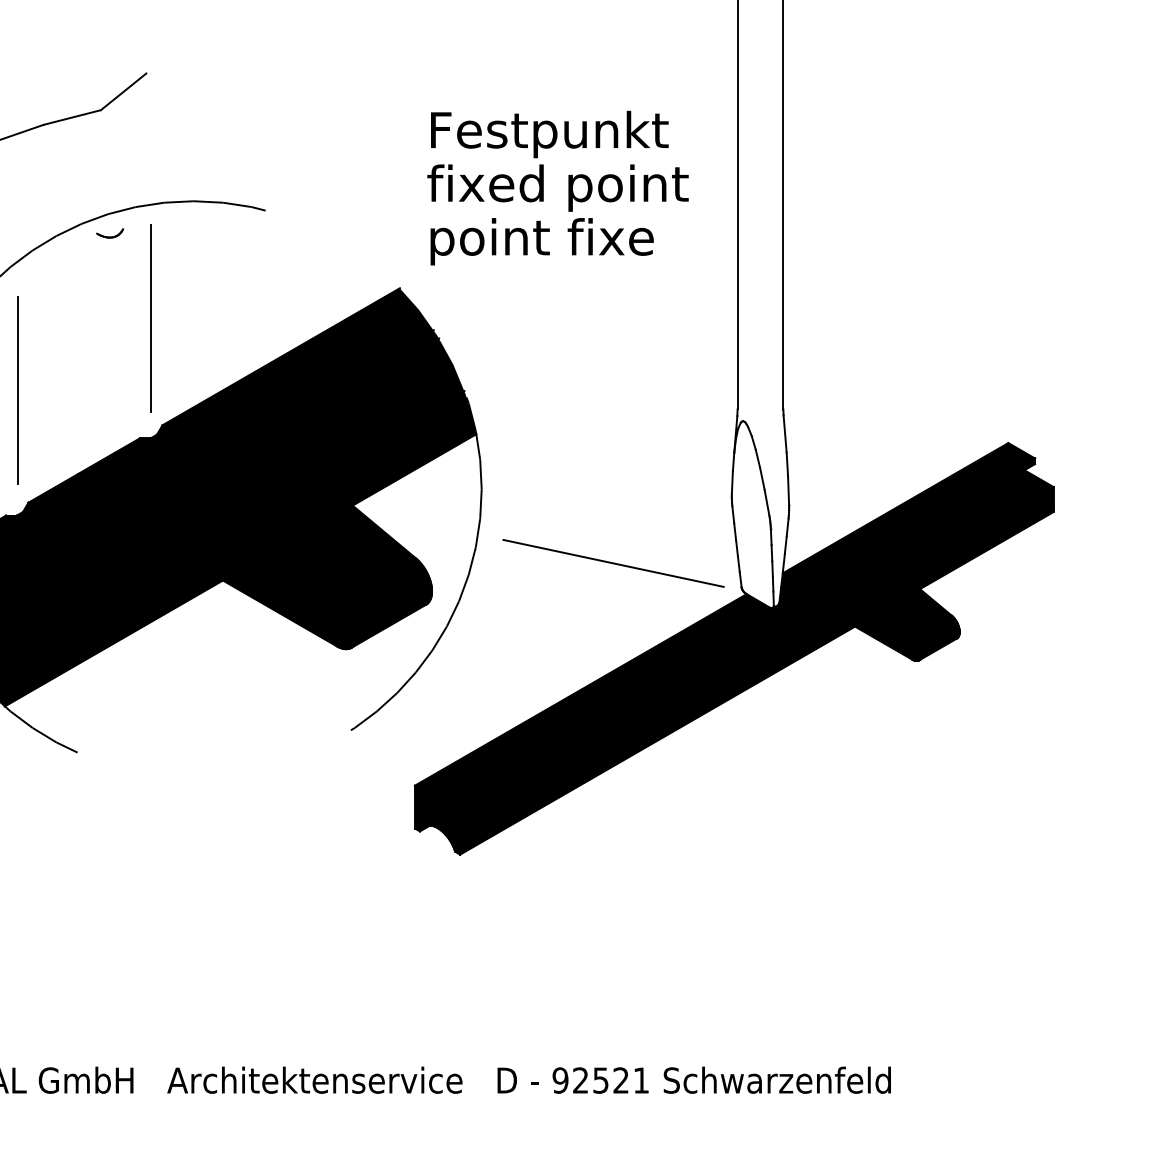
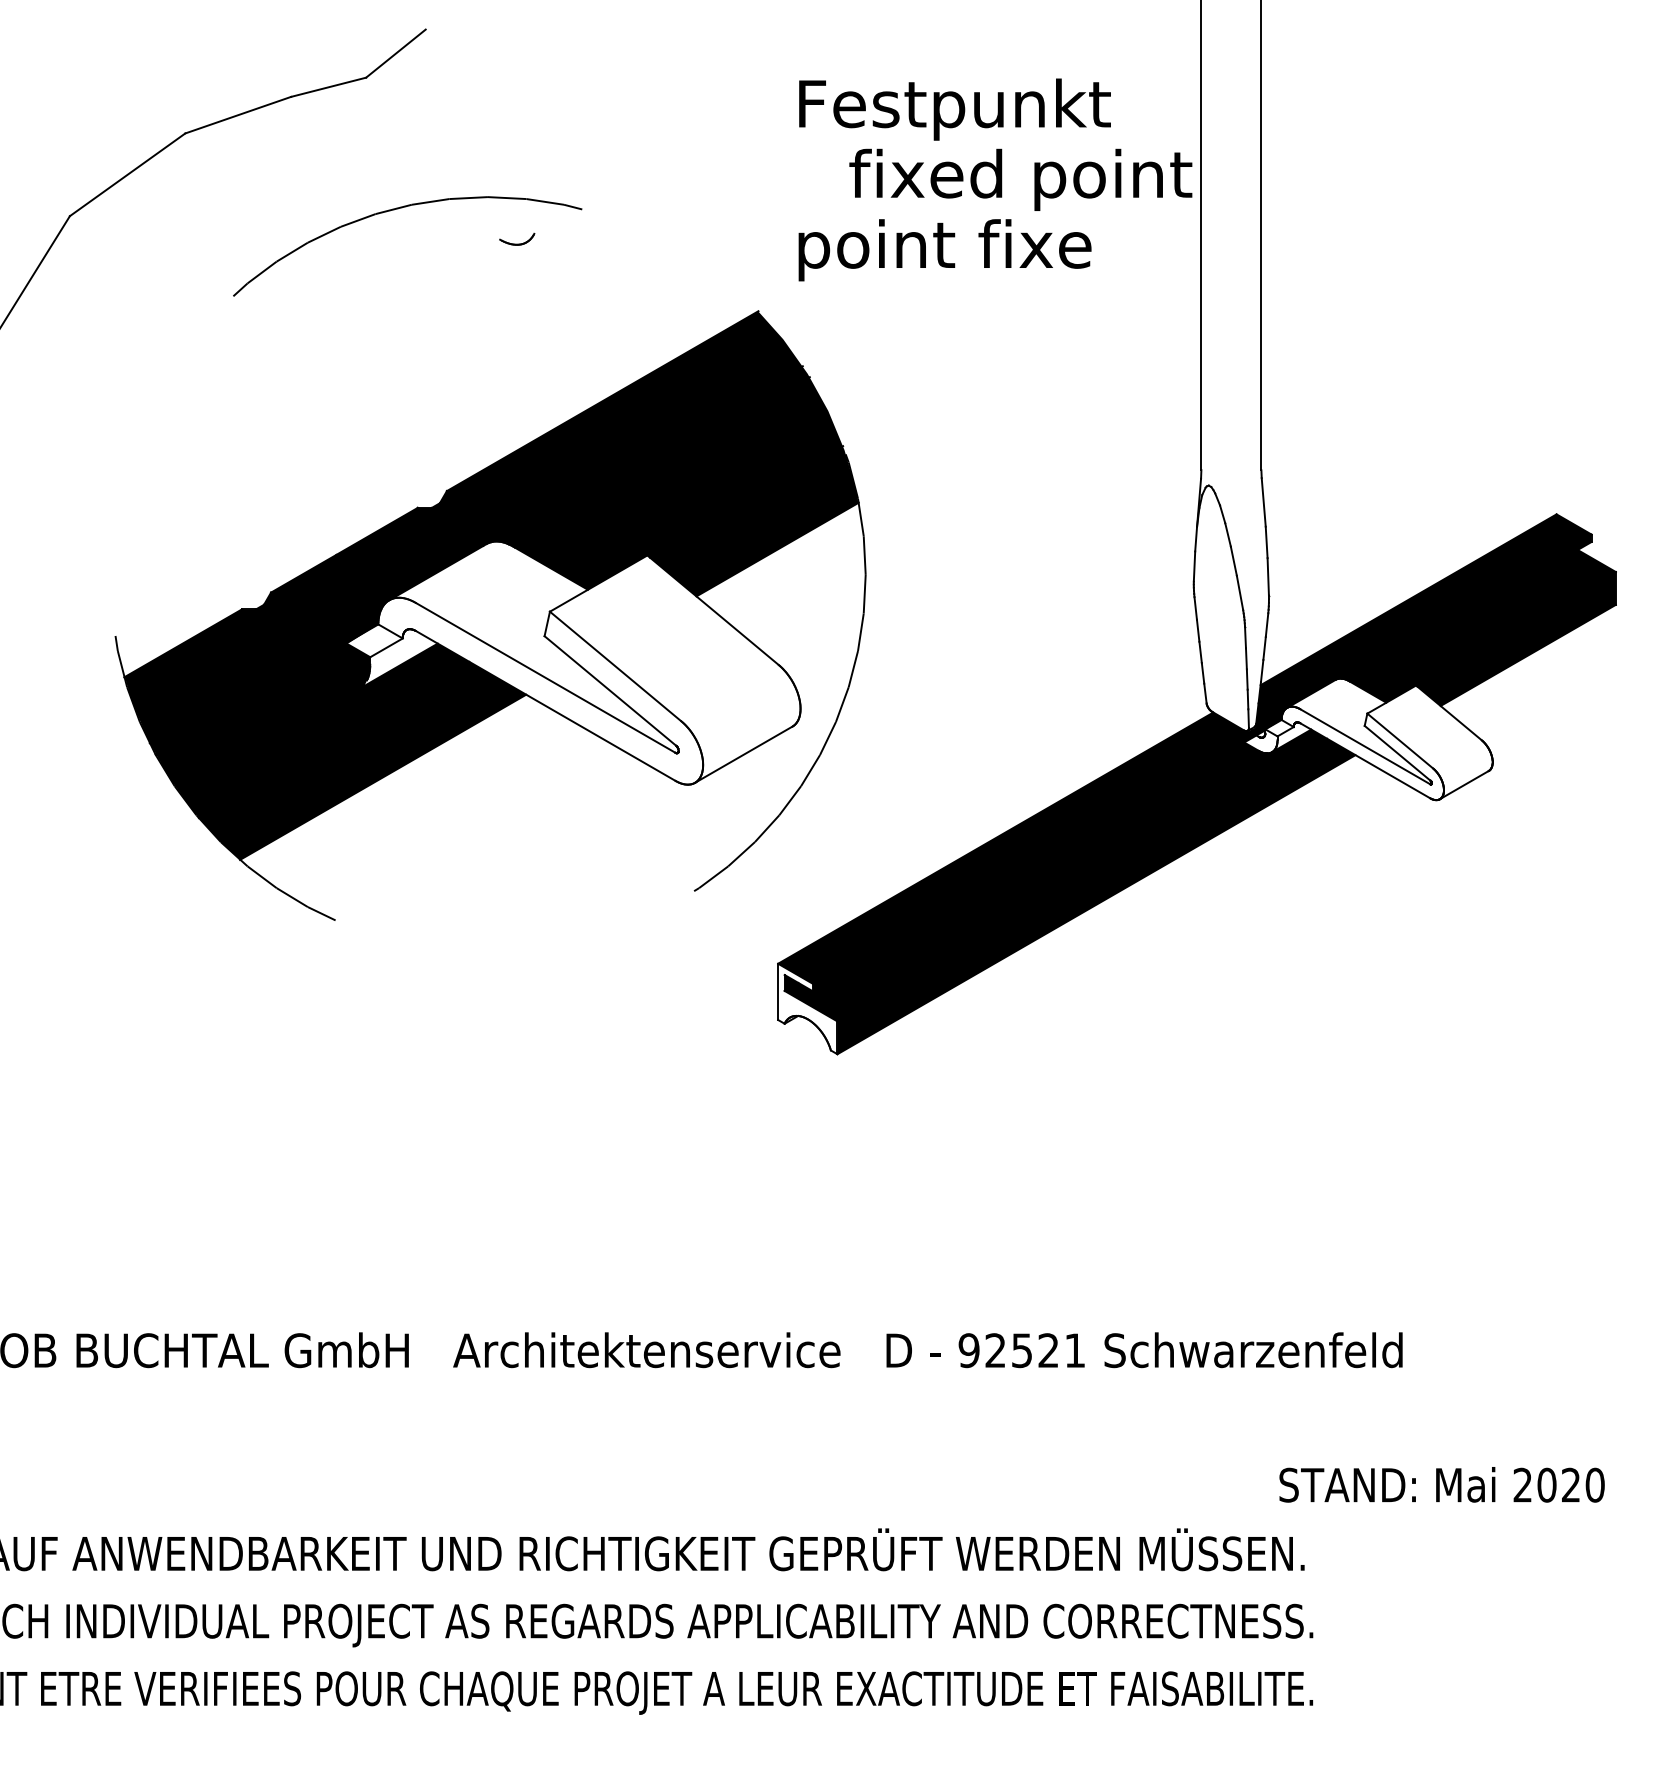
text: (557, 187) -> (1020, 179), moved
part: (110, 232) -> (517, 238), moved
line: (151, 318) -> (432, 351), removed
line: (17, 390) -> (256, 445), removed
fill: (242, 556) -> (551, 662), removed
line: (613, 562) -> (1038, 671), removed
fill: (864, 614) -> (1368, 739), removed
fill: (437, 819) -> (807, 1008), removed

